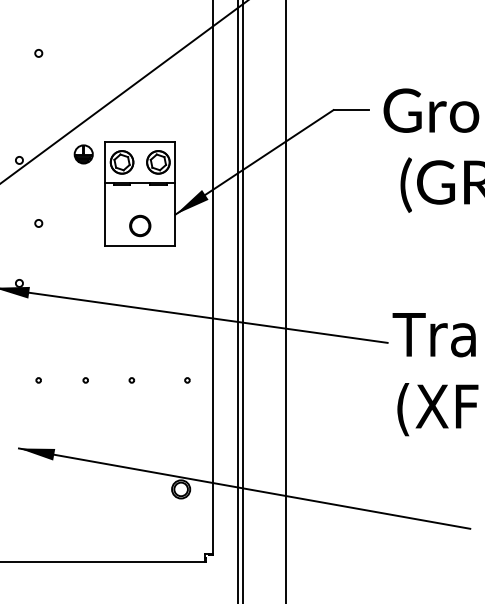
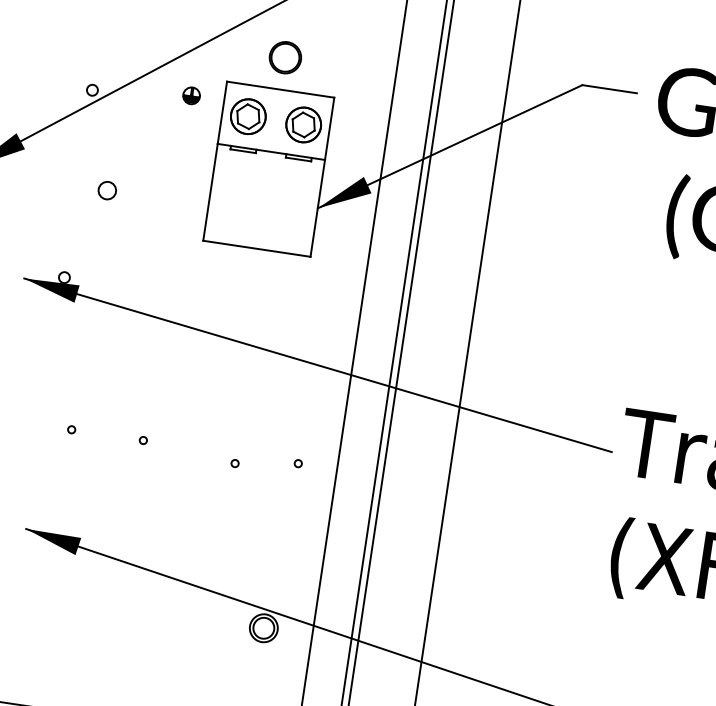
part: (83, 154) -> (191, 95), size x0.6
circle: (38, 223) -> (107, 190), size x1.6
part: (140, 225) -> (285, 57), moved
circle: (131, 380) -> (234, 463), moved

